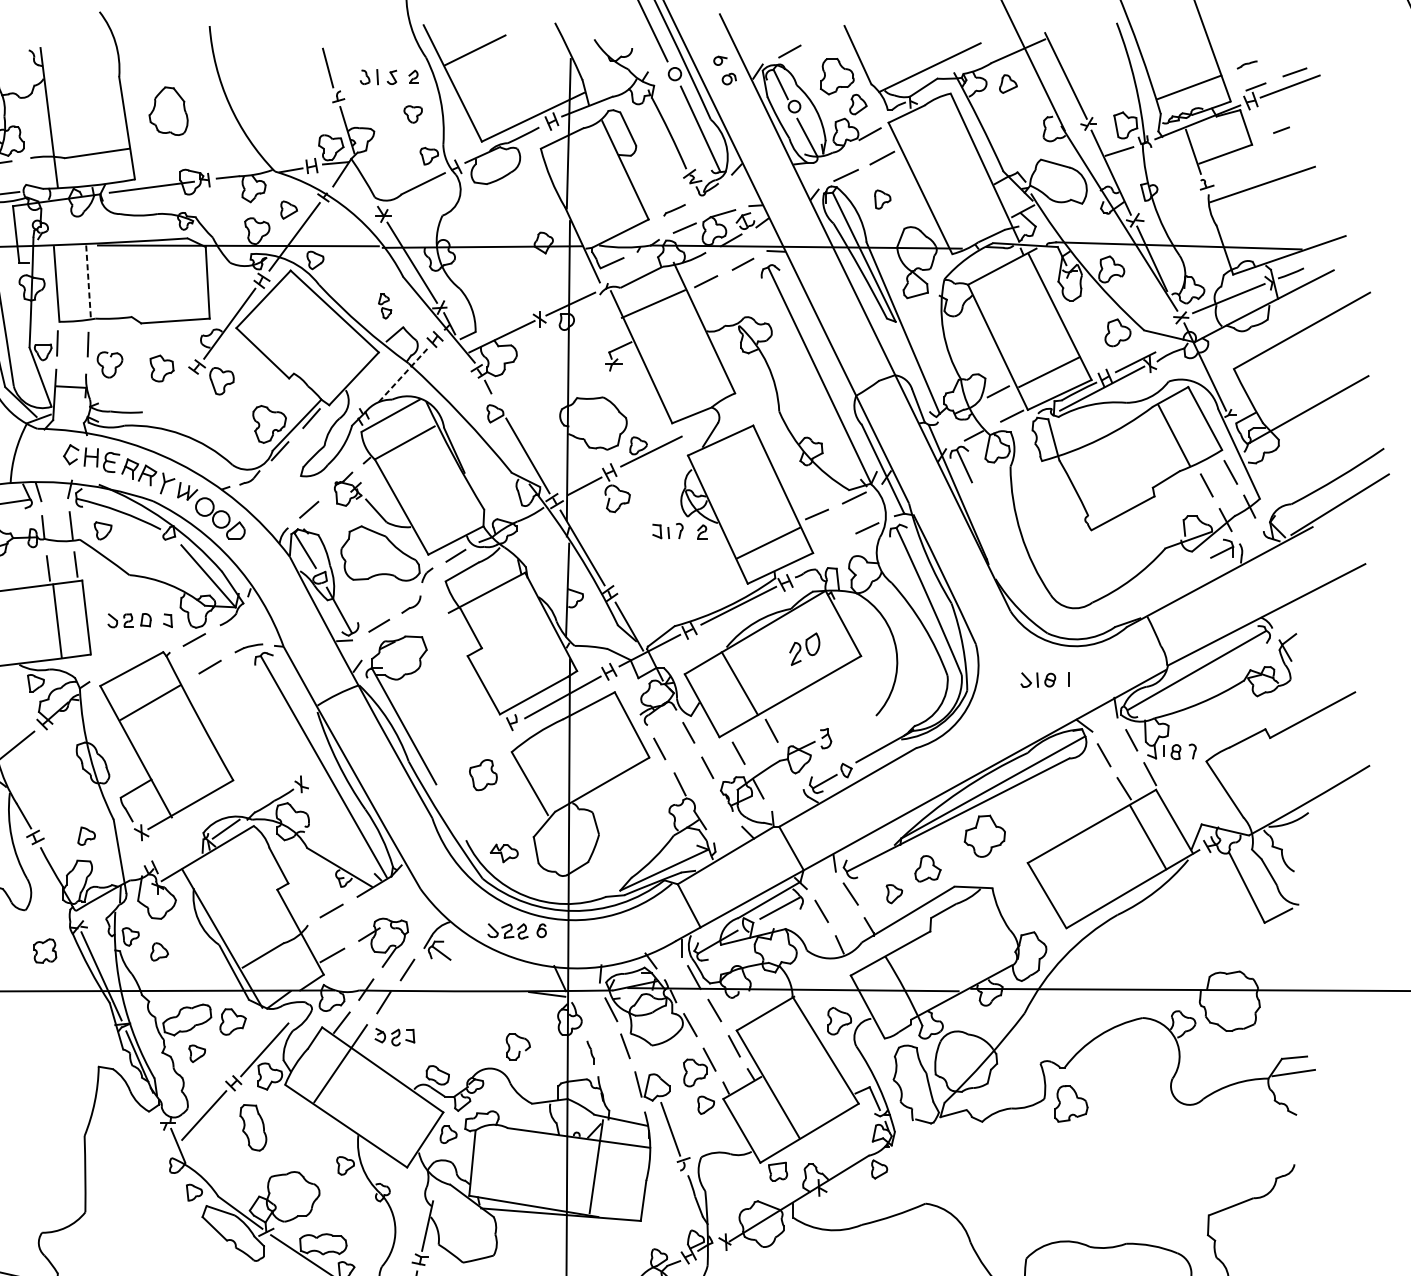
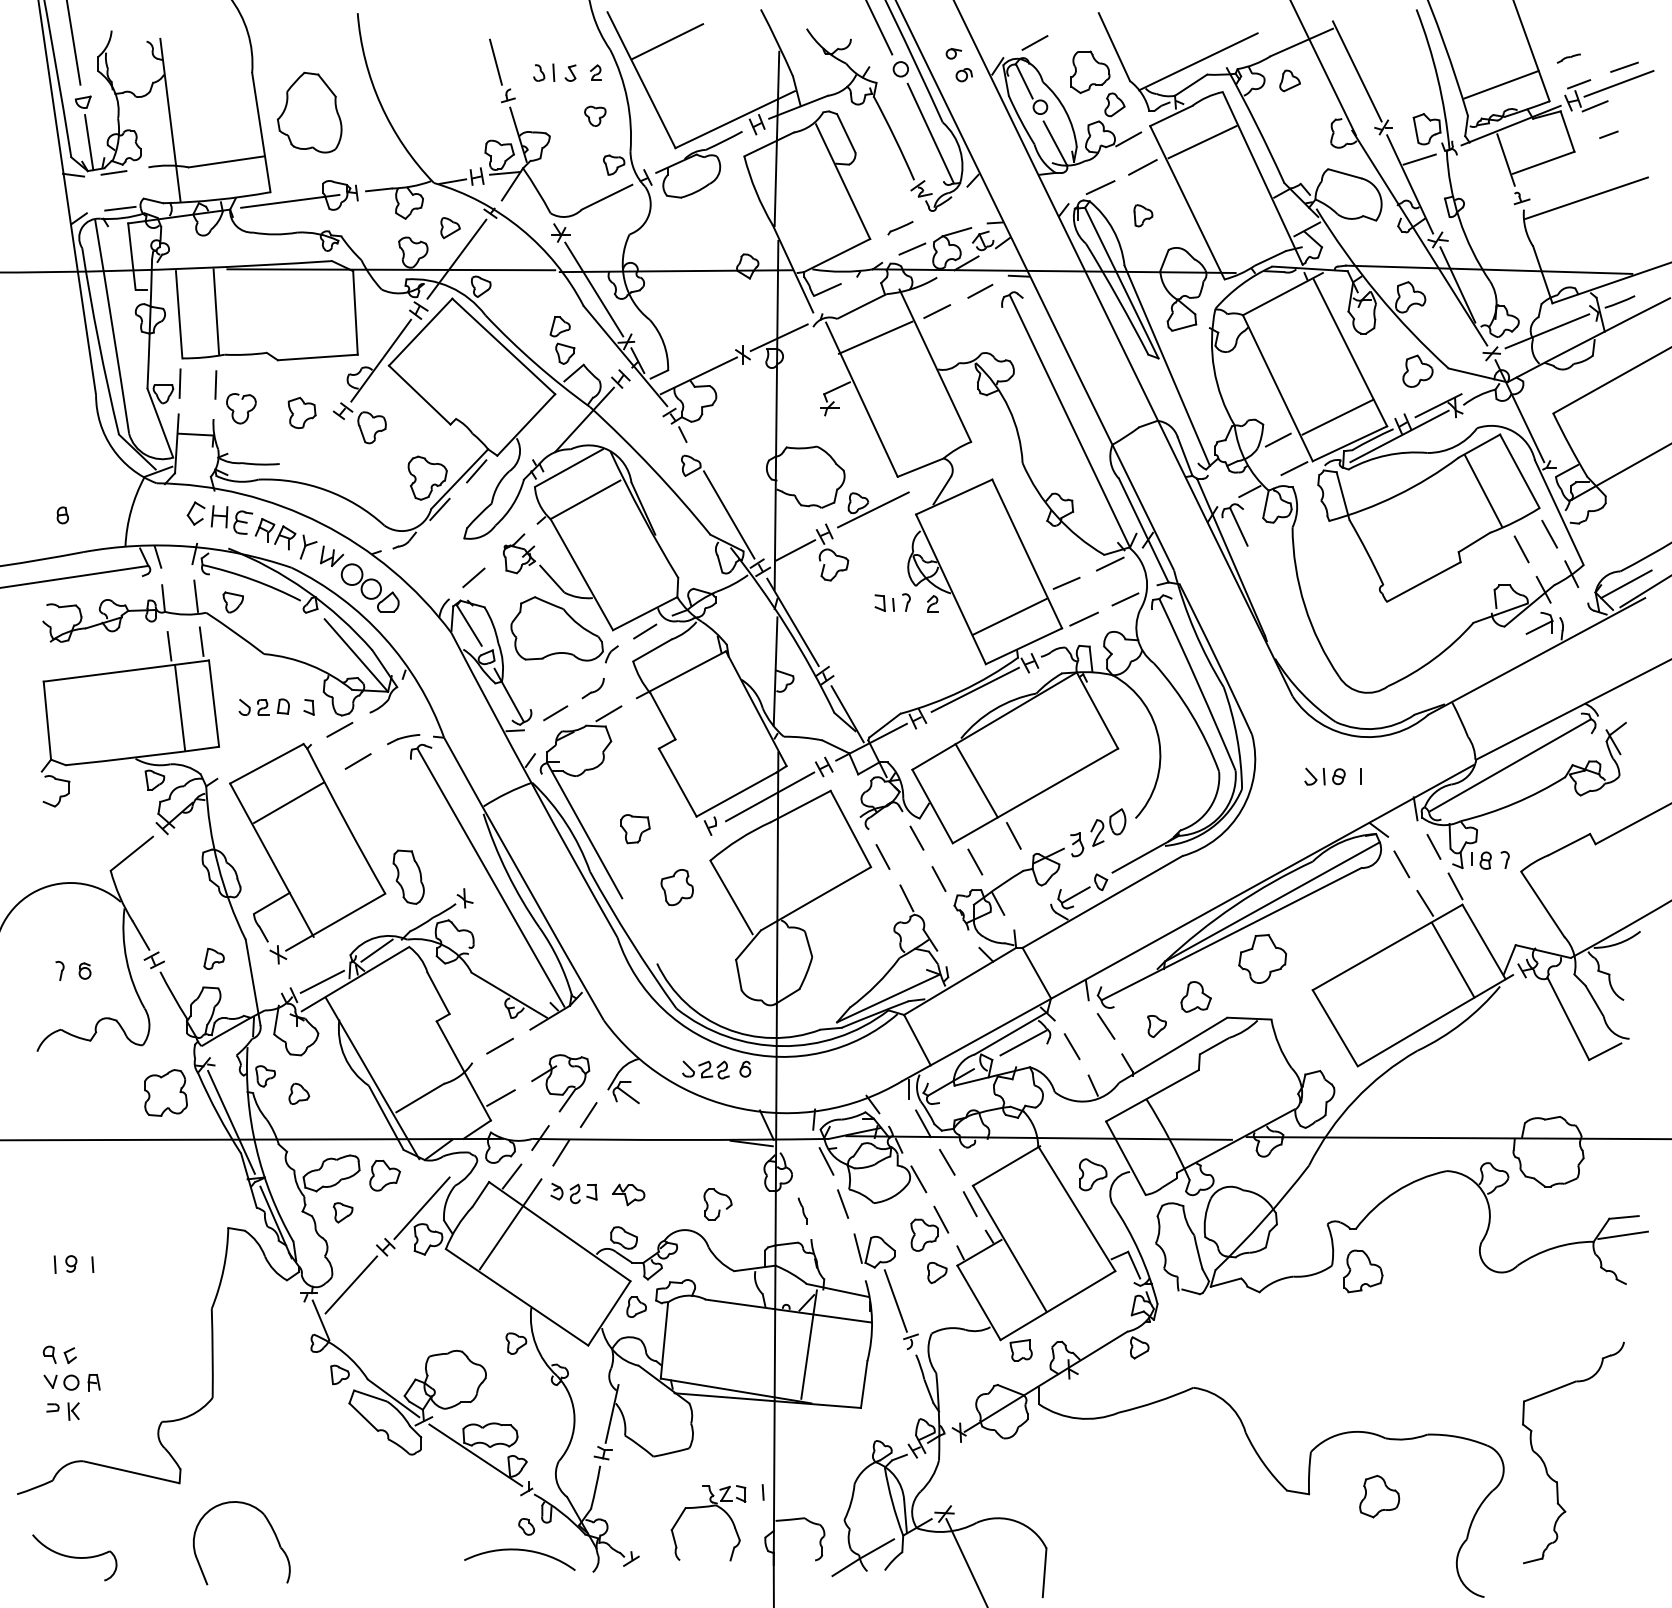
line: (1269, 105) -> (1594, 106), added
part: (168, 111) -> (309, 112), size x1.43
line: (933, 136) -> (1202, 142), added
line: (88, 282) -> (216, 312), dashed -> solid
part: (385, 306) -> (562, 340), size x1.67
line: (403, 374) -> (584, 419), dashed -> solid
line: (1296, 515) -> (1626, 584), added
line: (831, 544) -> (1083, 618), added
line: (424, 626) -> (608, 713), added
part: (804, 649) -> (1108, 827), moved
part: (447, 725) -> (635, 829), added
part: (504, 853) -> (628, 1194), moved
line: (179, 855) -> (322, 981), added
part: (44, 950) -> (165, 1092), size x1.67
part: (253, 1127) -> (408, 876), moved

